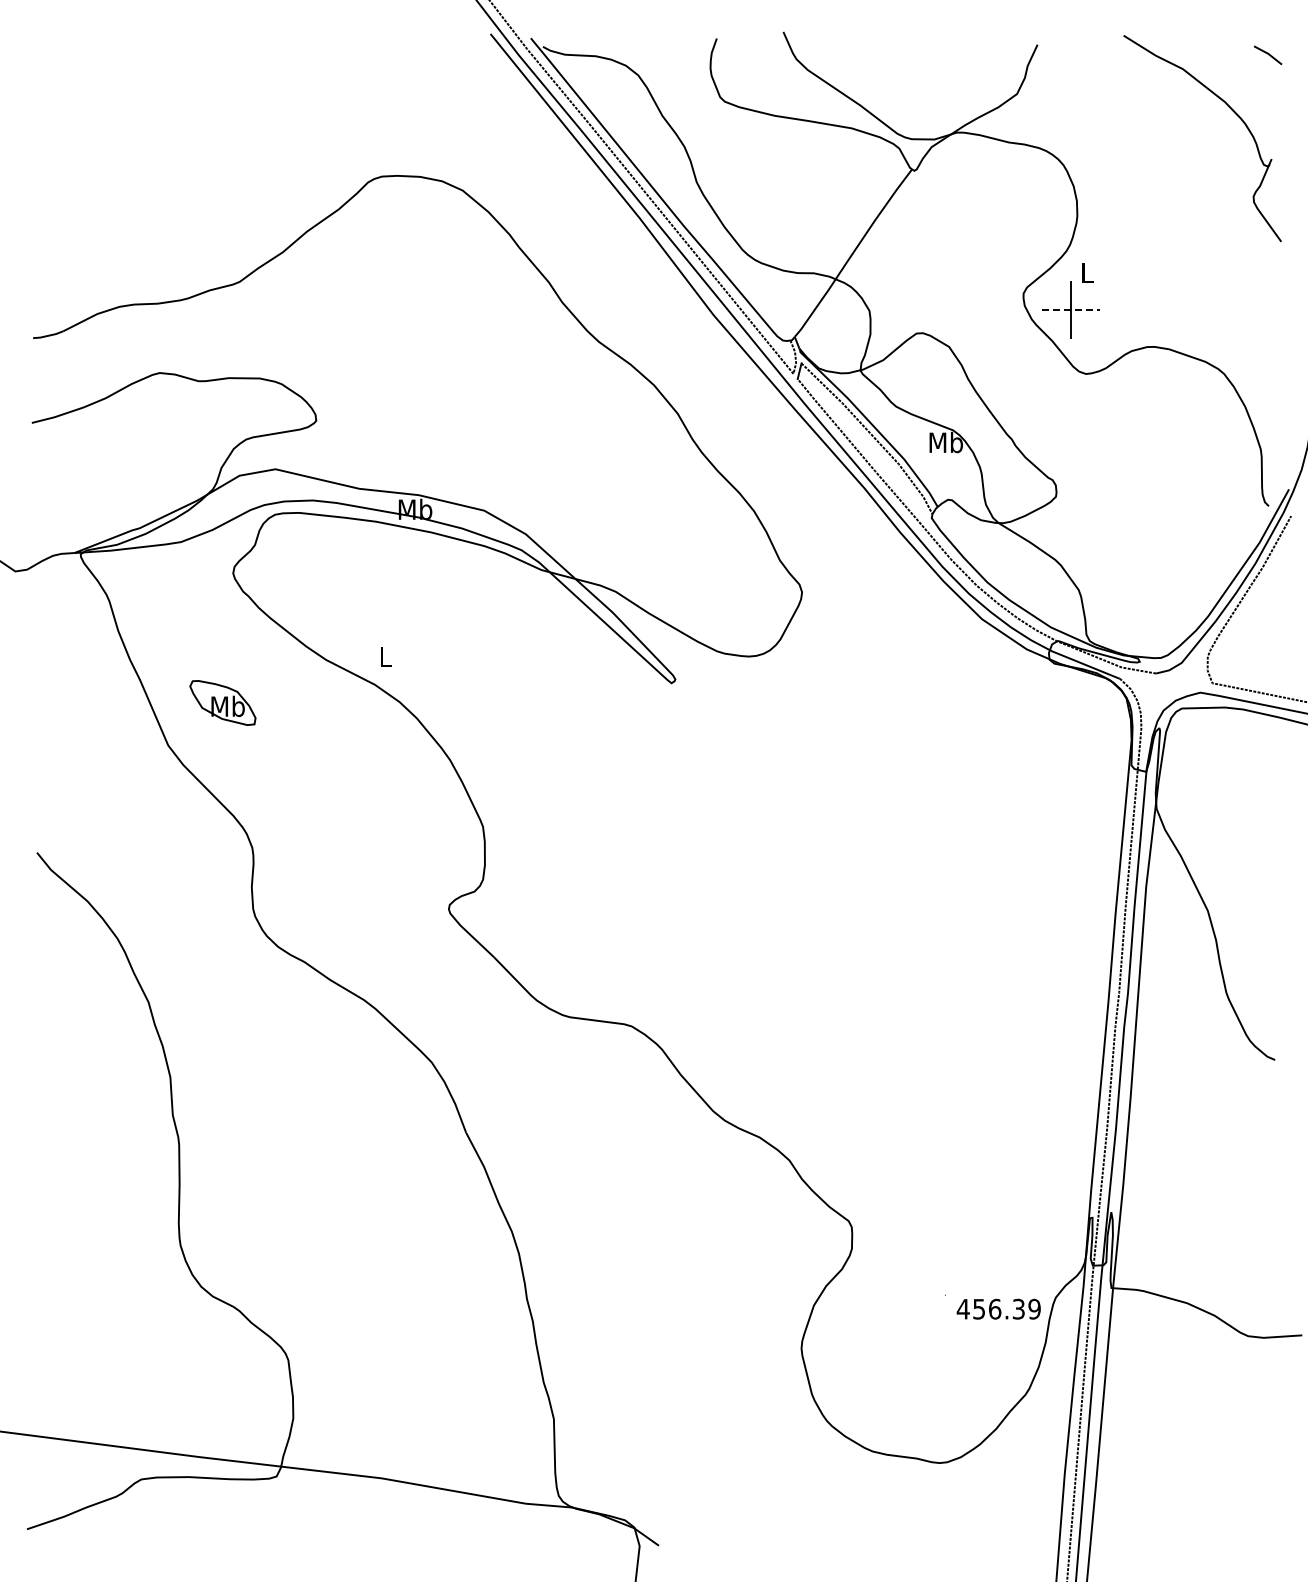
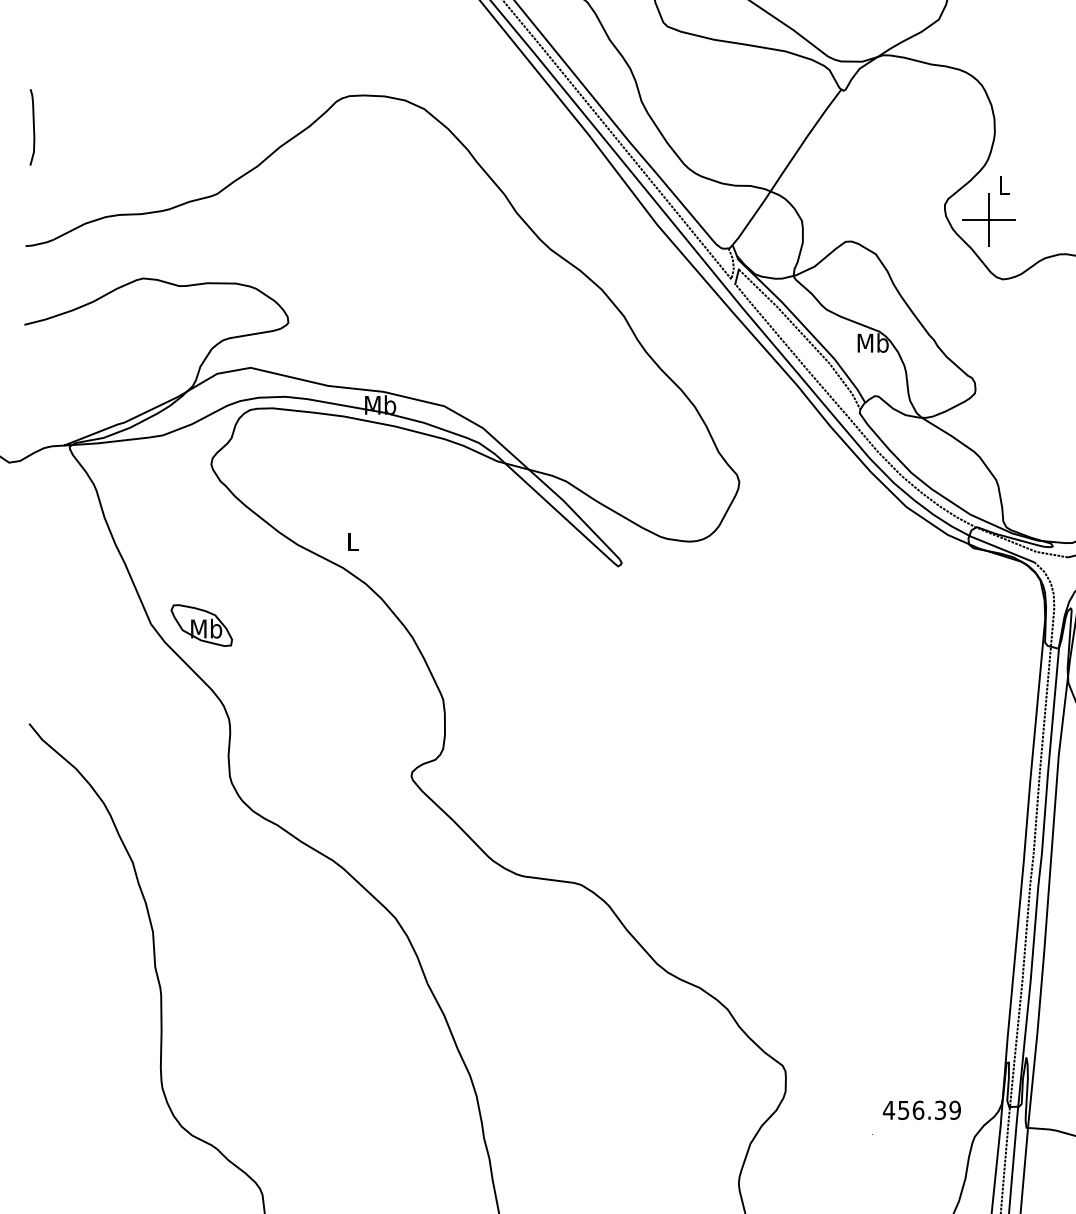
curve: (41, 210) -> (33, 127), added
line: (1071, 310) -> (989, 220), dashed -> solid
part: (222, 702) -> (201, 625), moved
text: (998, 1308) -> (921, 1109), moved

